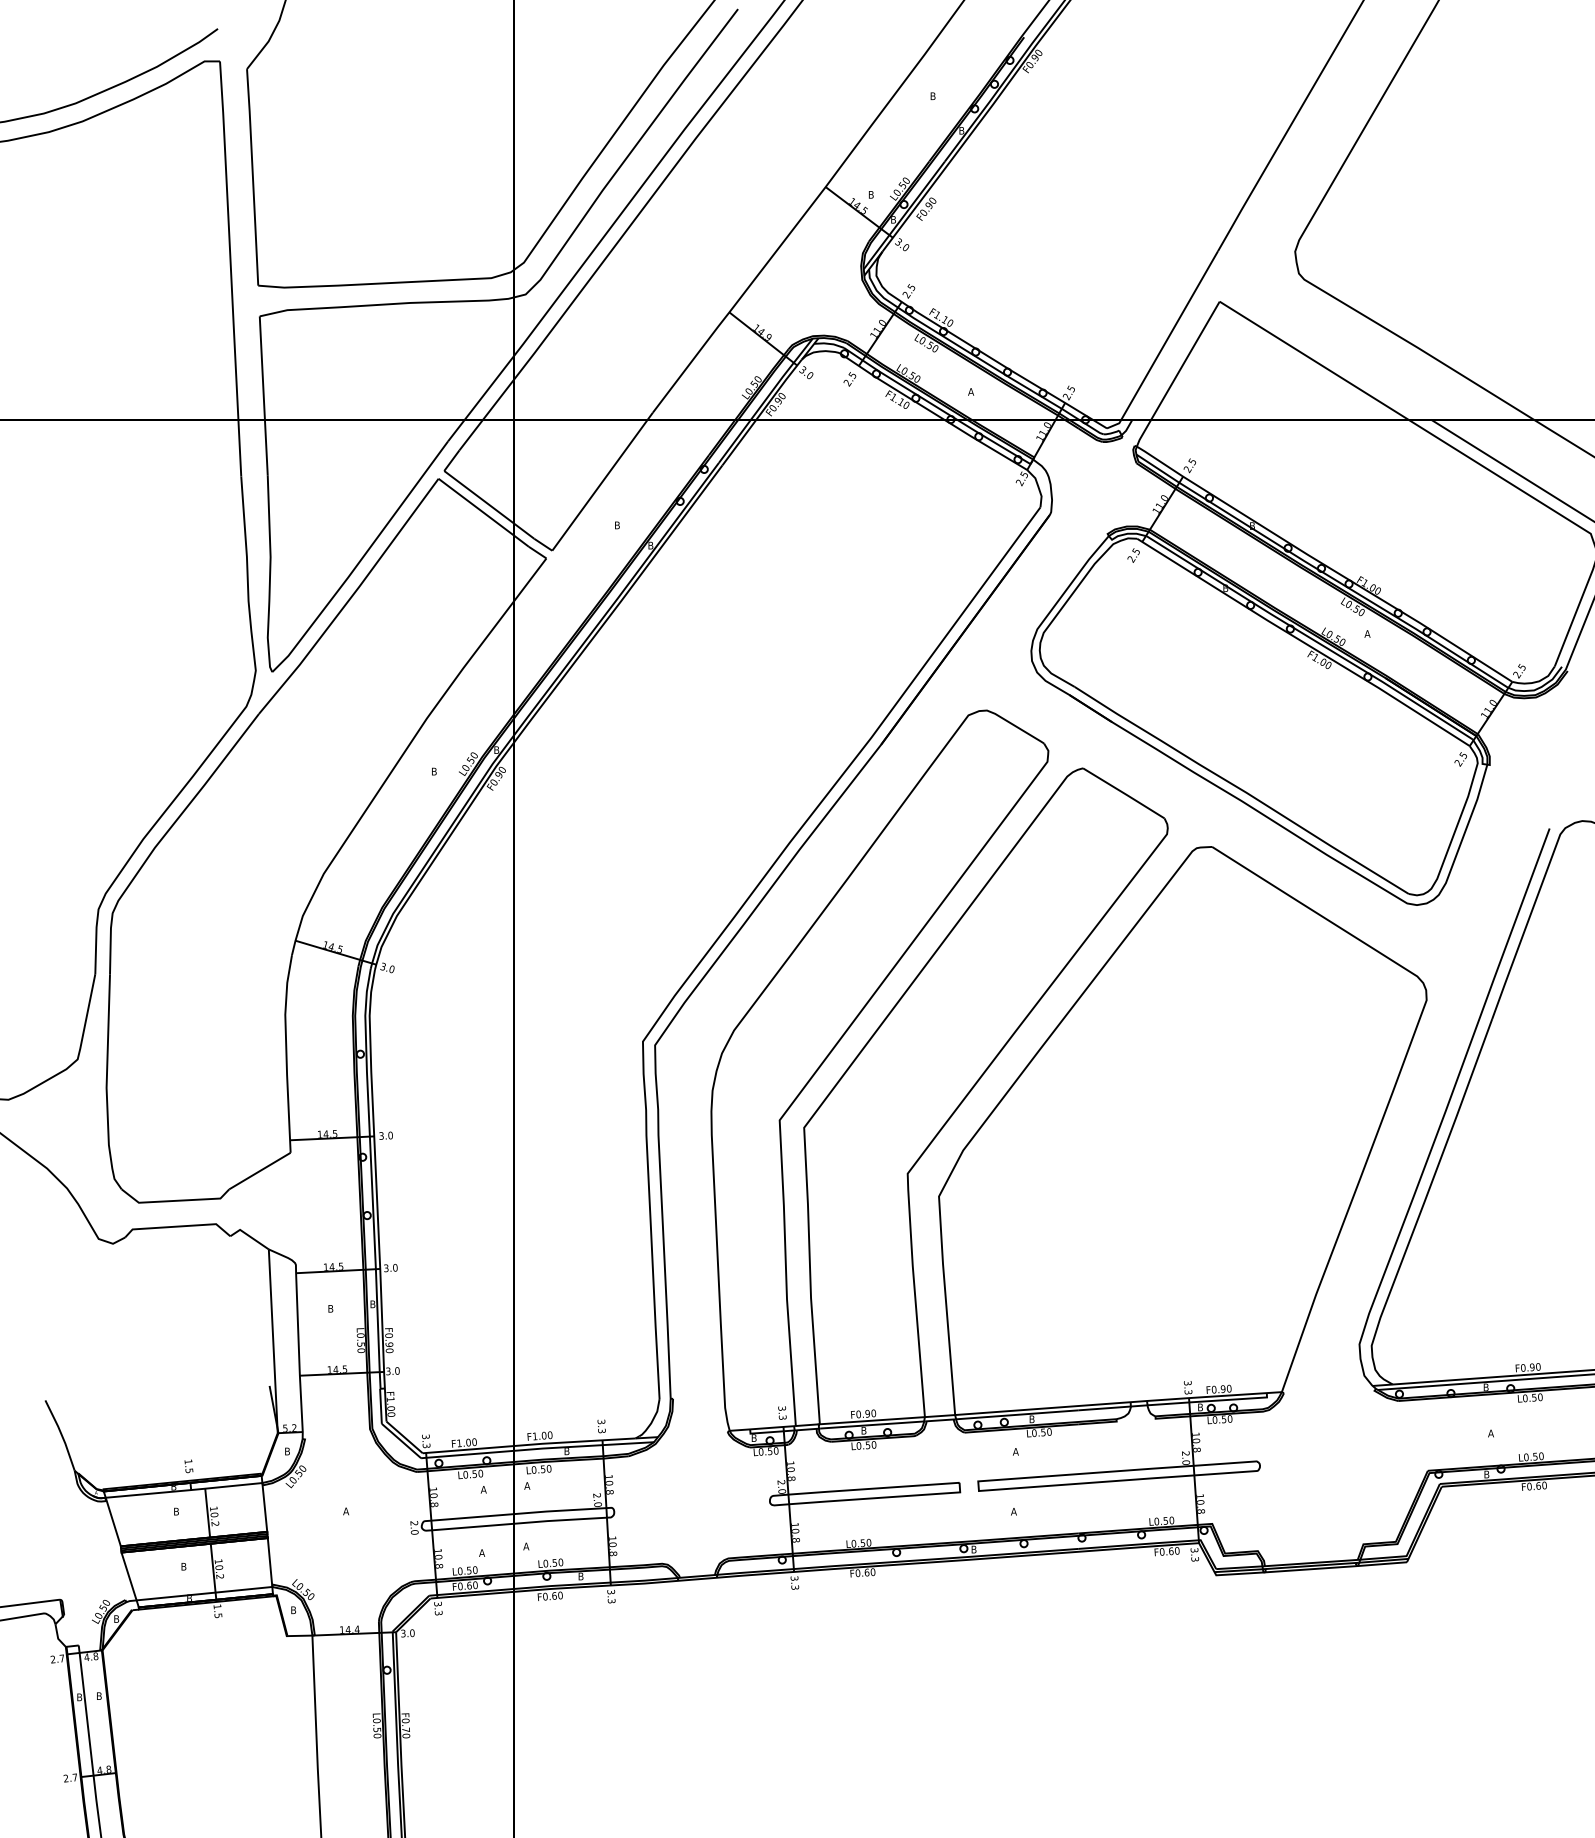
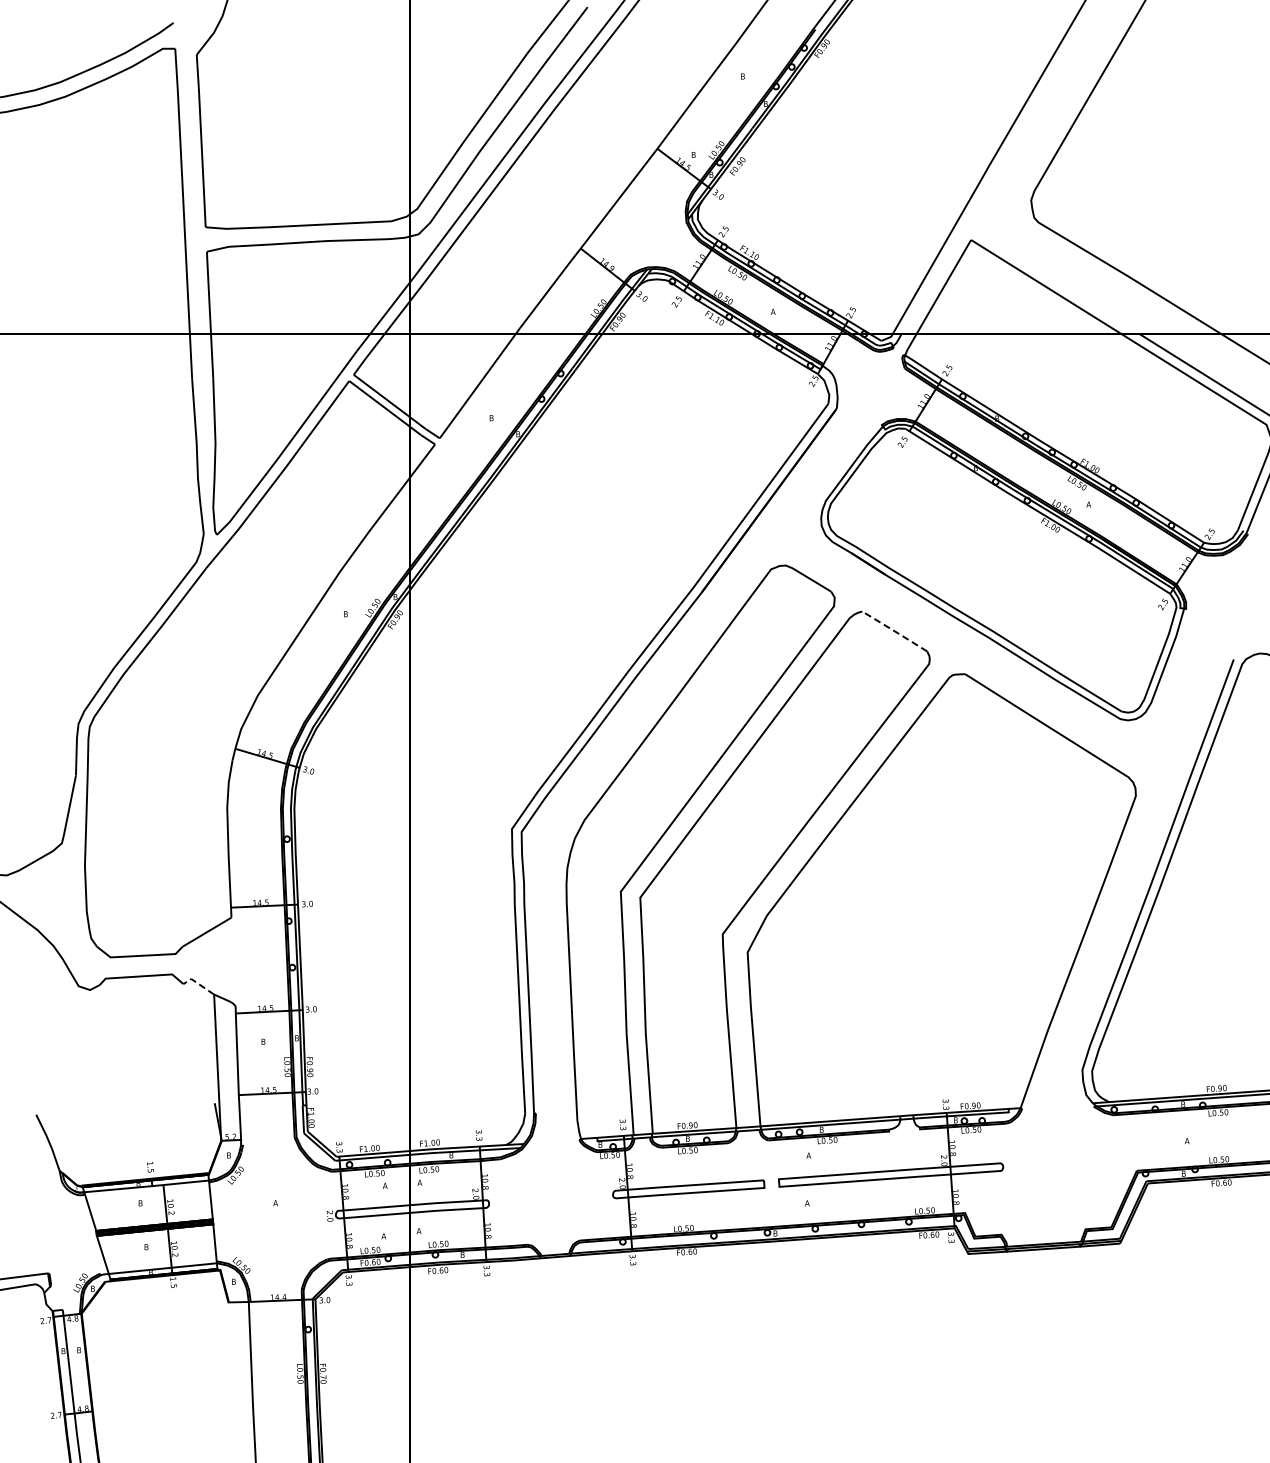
line: (1123, 793) -> (894, 631), solid -> dashed
line: (247, 1235) -> (197, 983), solid -> dashed

